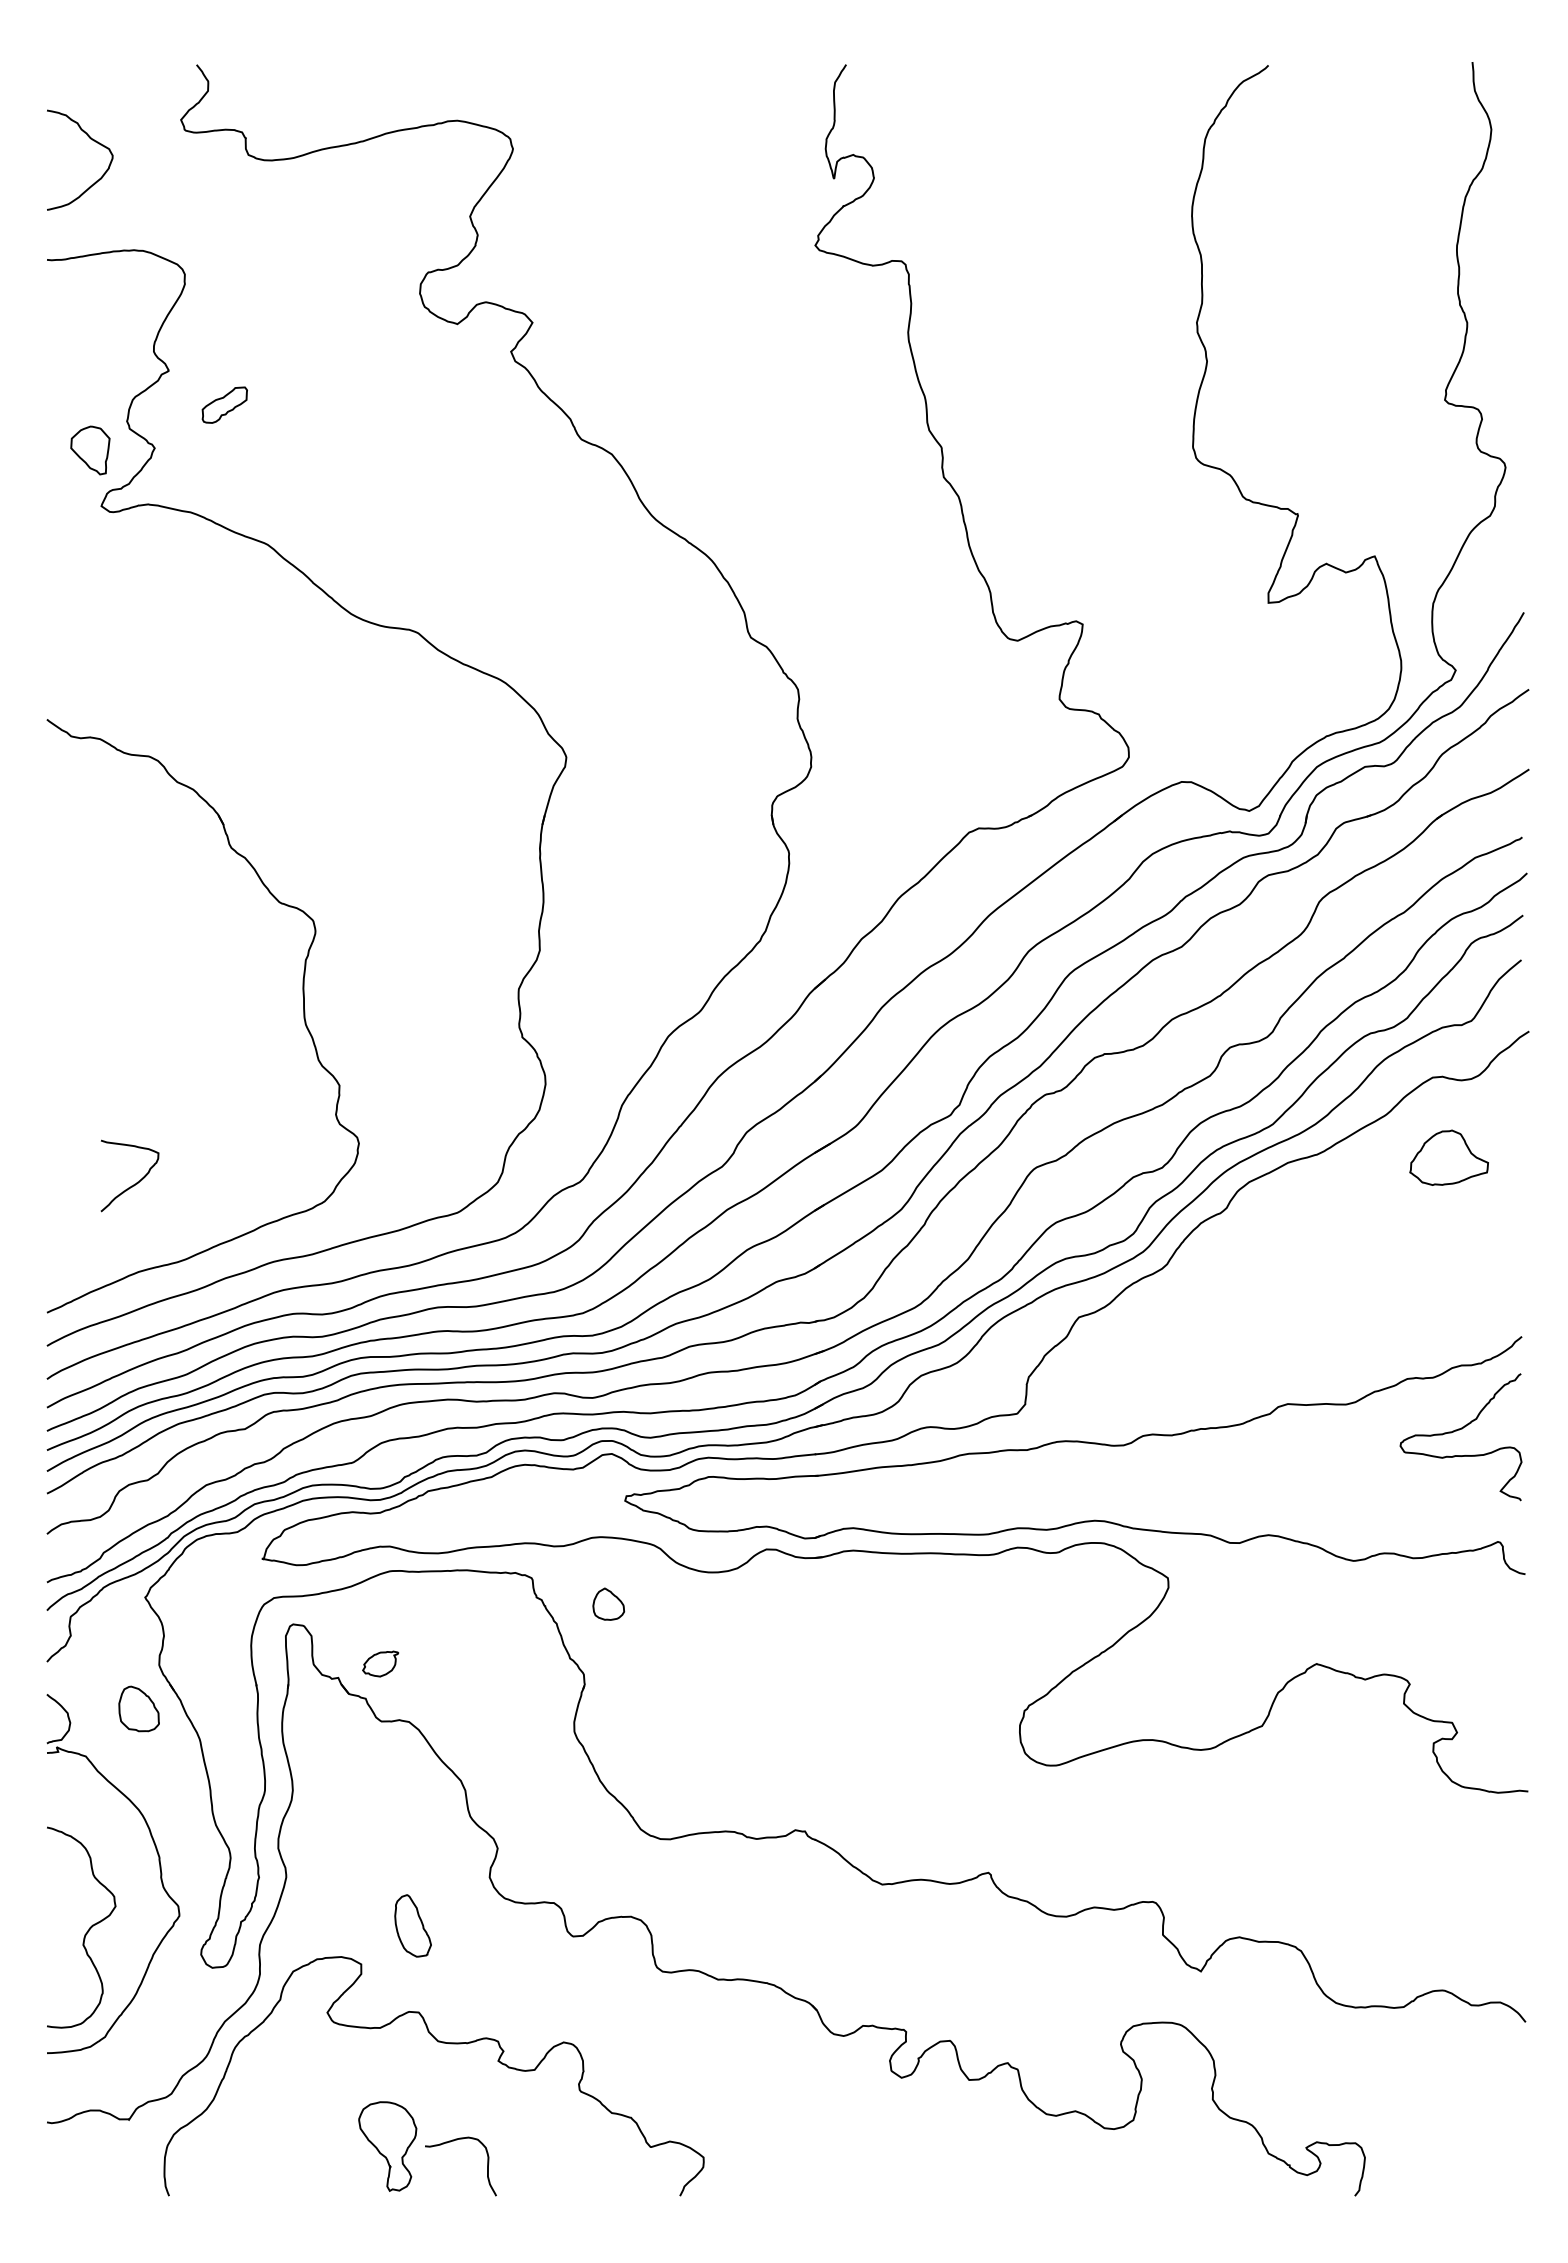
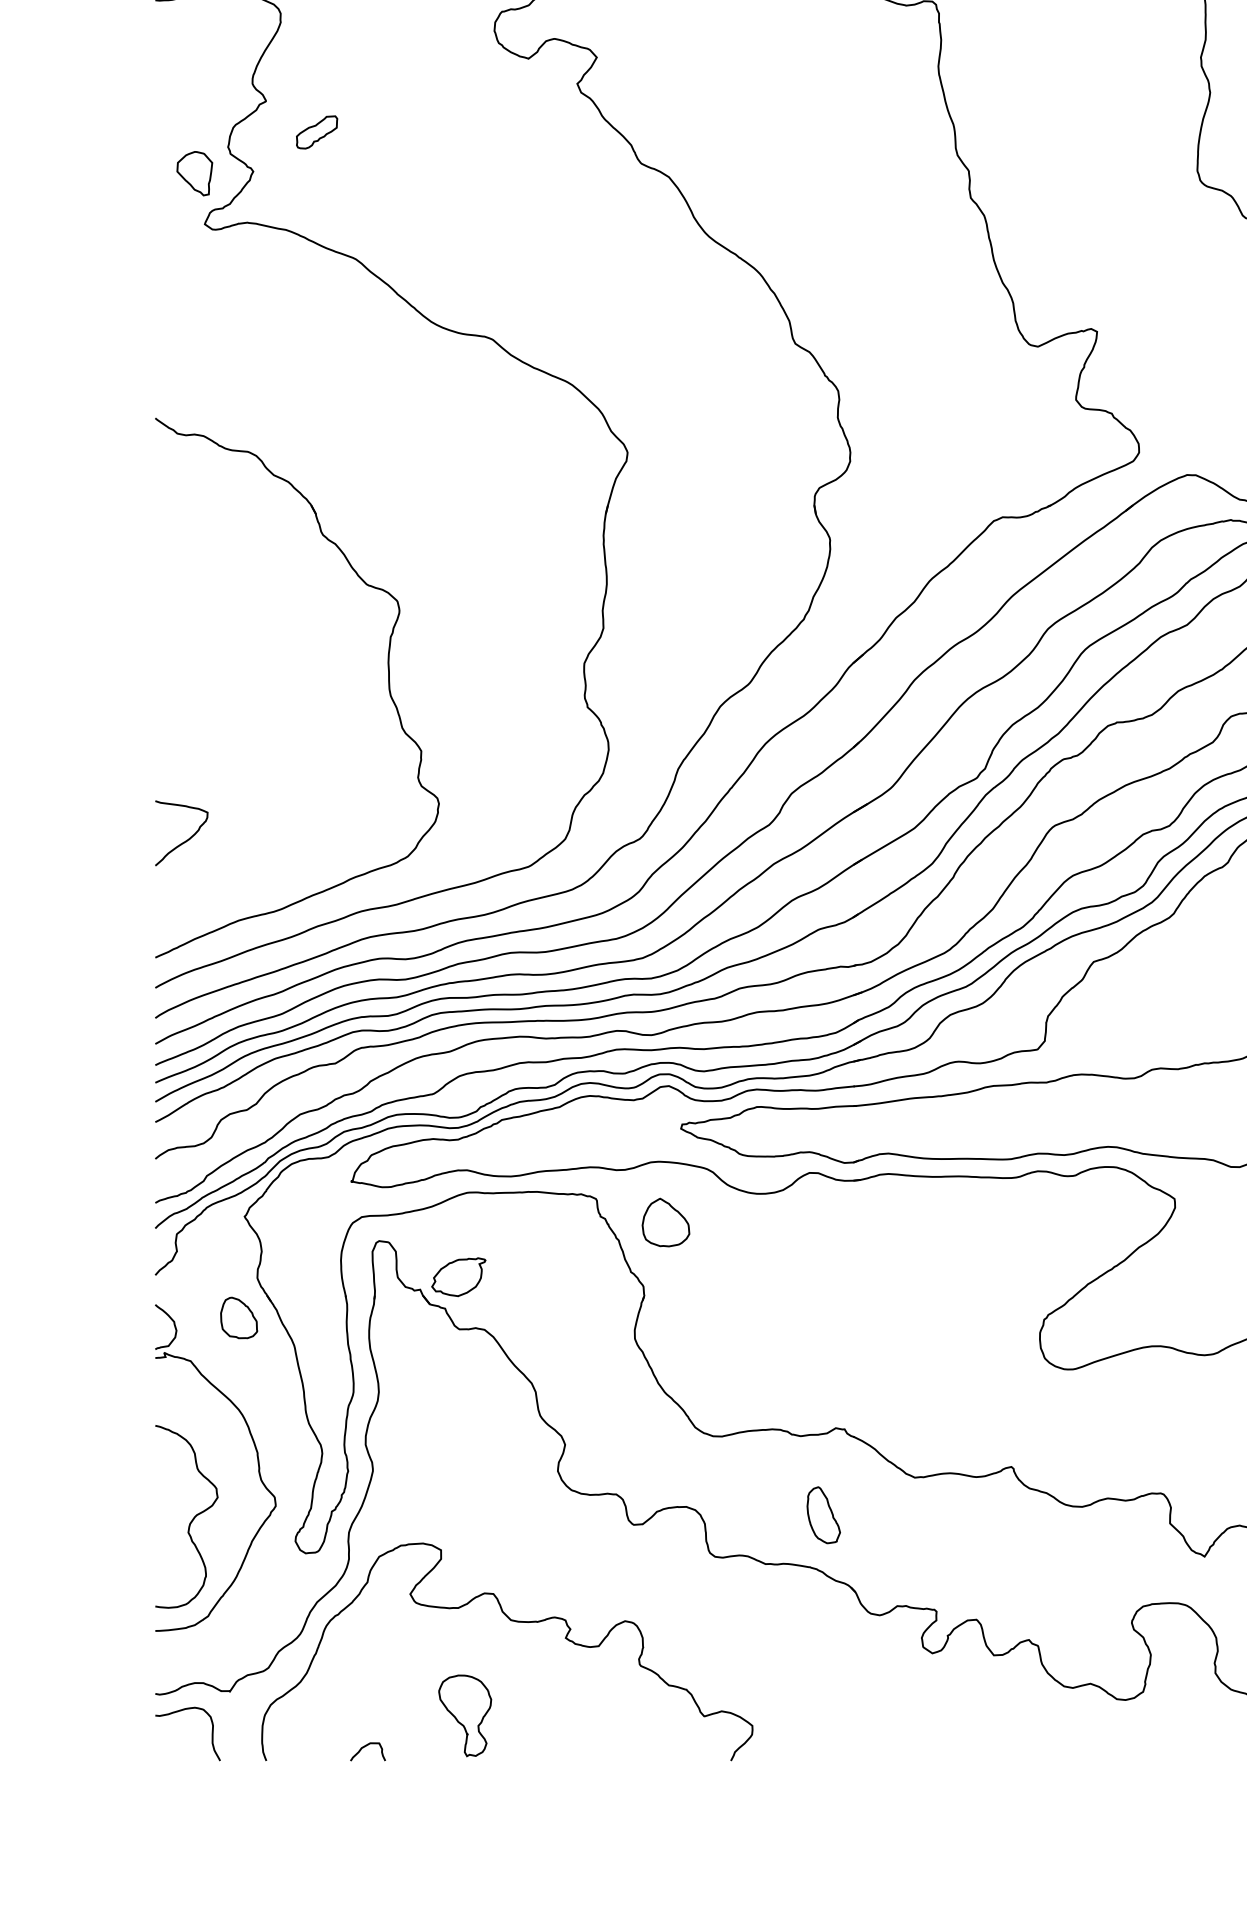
curve: (133, 1184) -> (184, 841), moved
part: (608, 1604) -> (665, 1222), size x1.67
part: (380, 1663) -> (458, 1276), size x1.67
part: (412, 1925) -> (823, 1514), moved
curve: (453, 2141) -> (181, 1711), moved
curve: (277, 2181) -> (364, 1747), added

